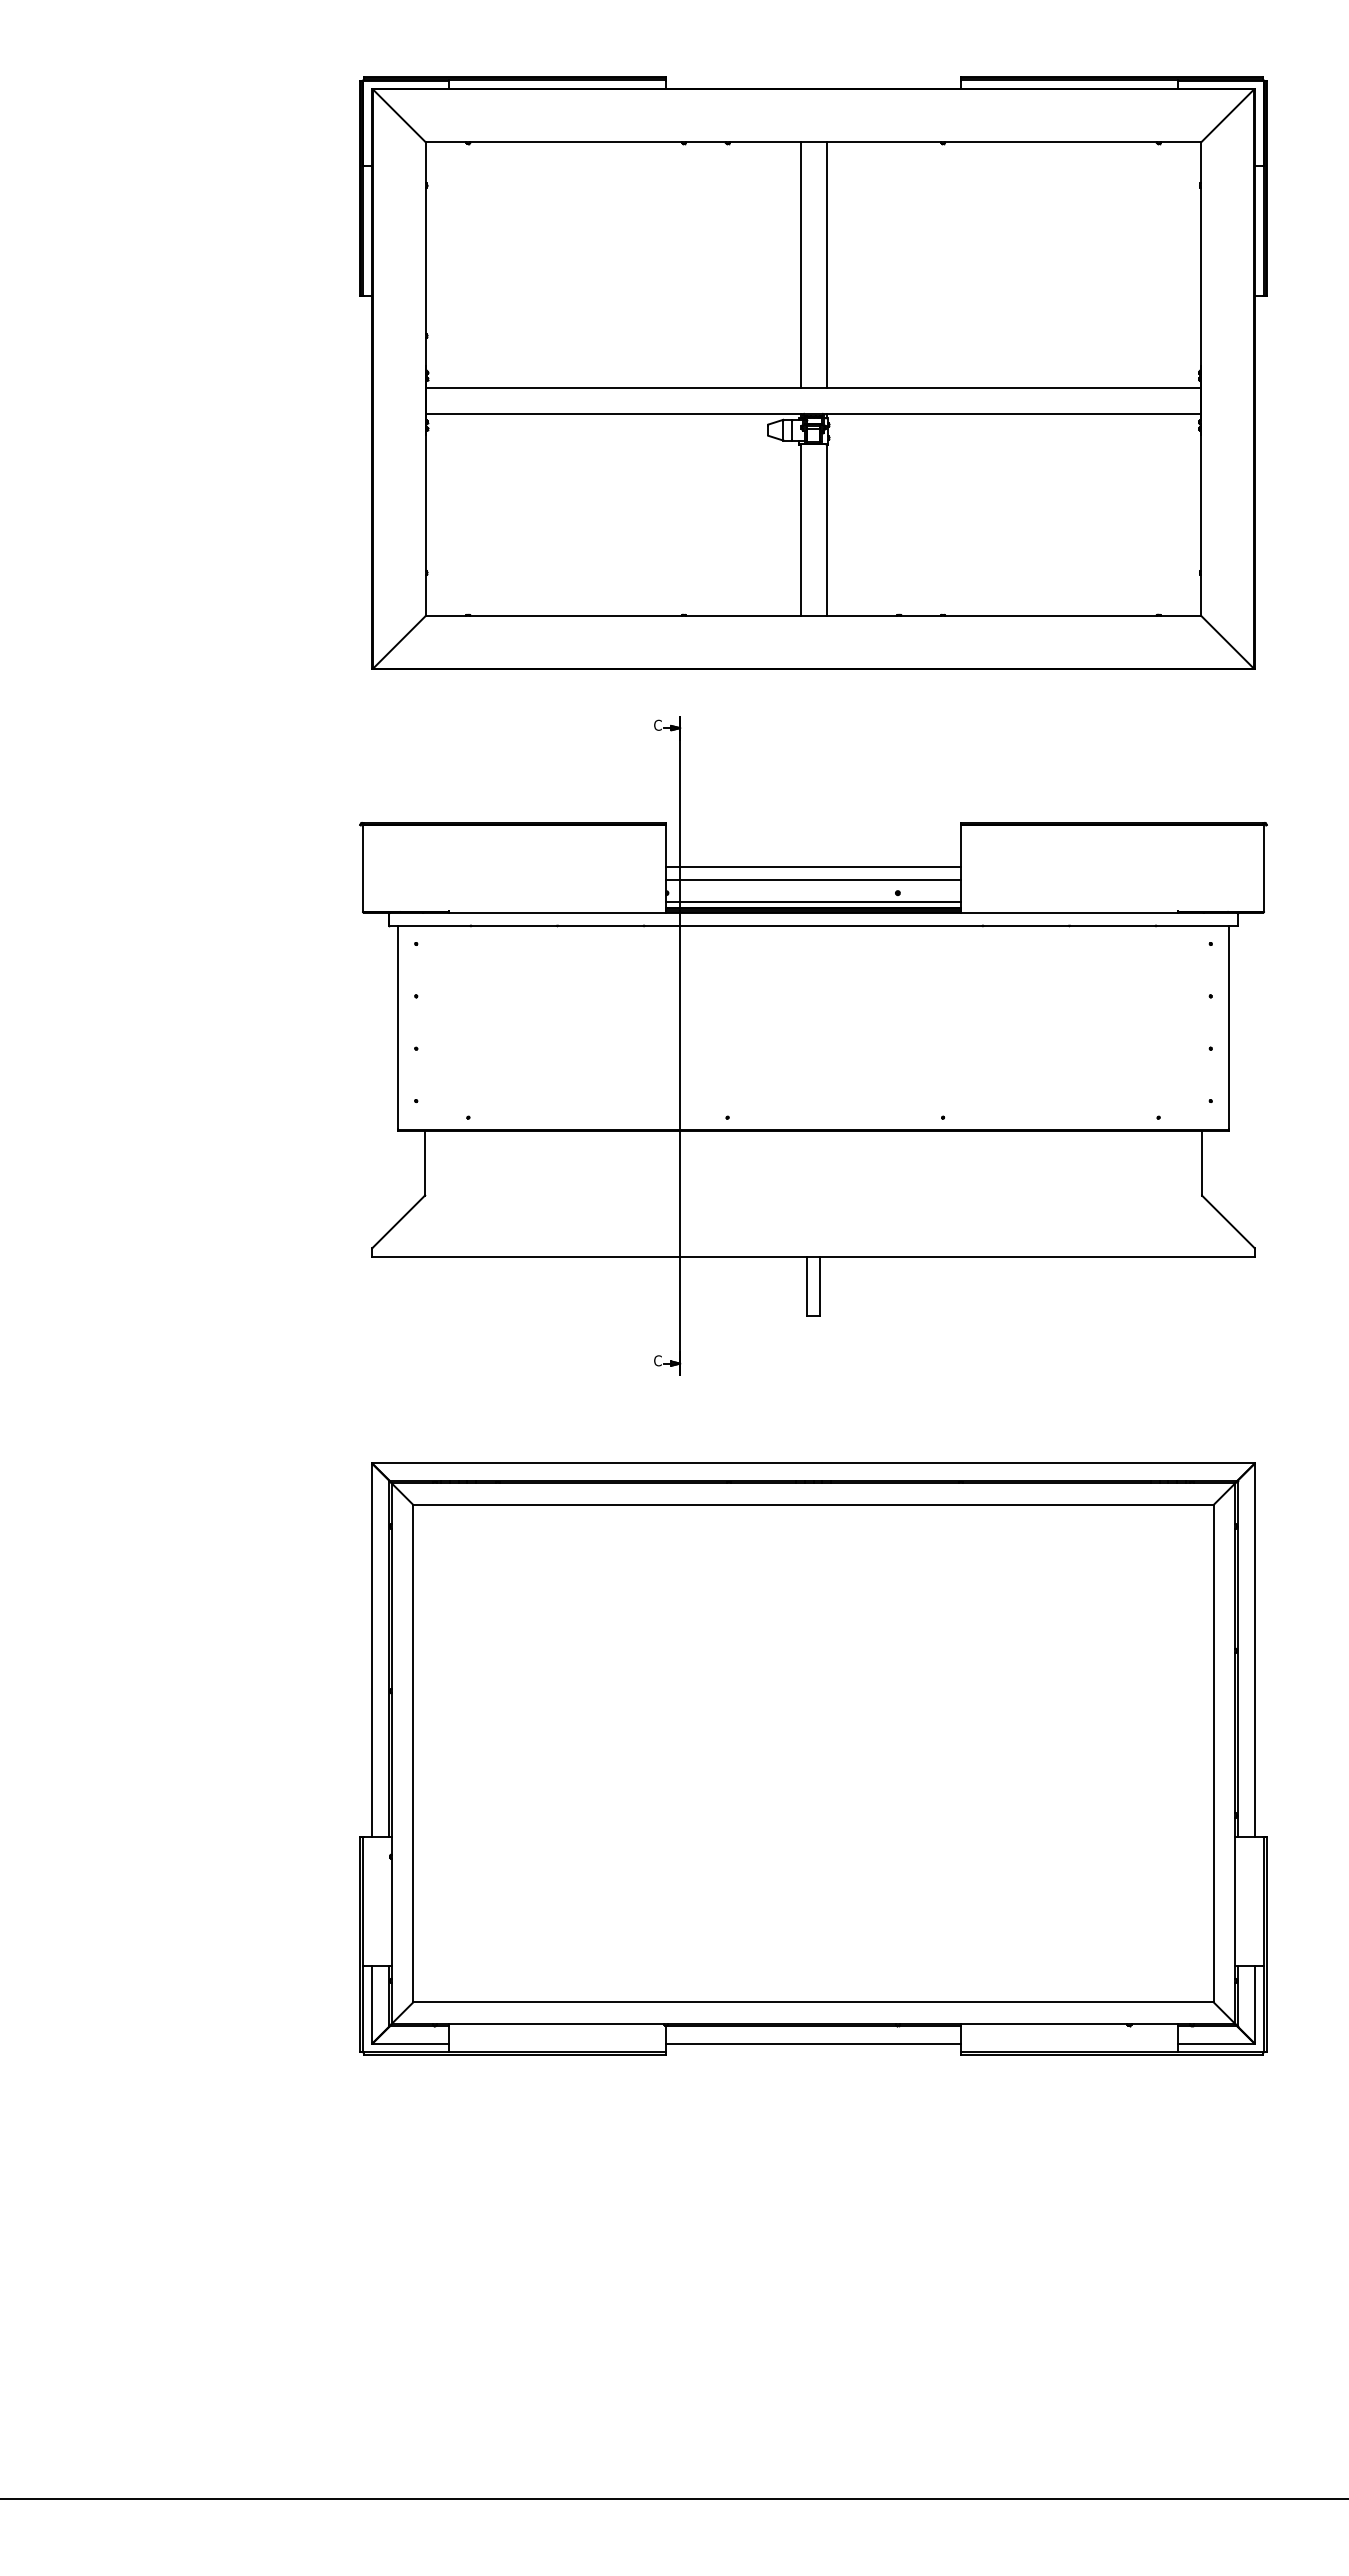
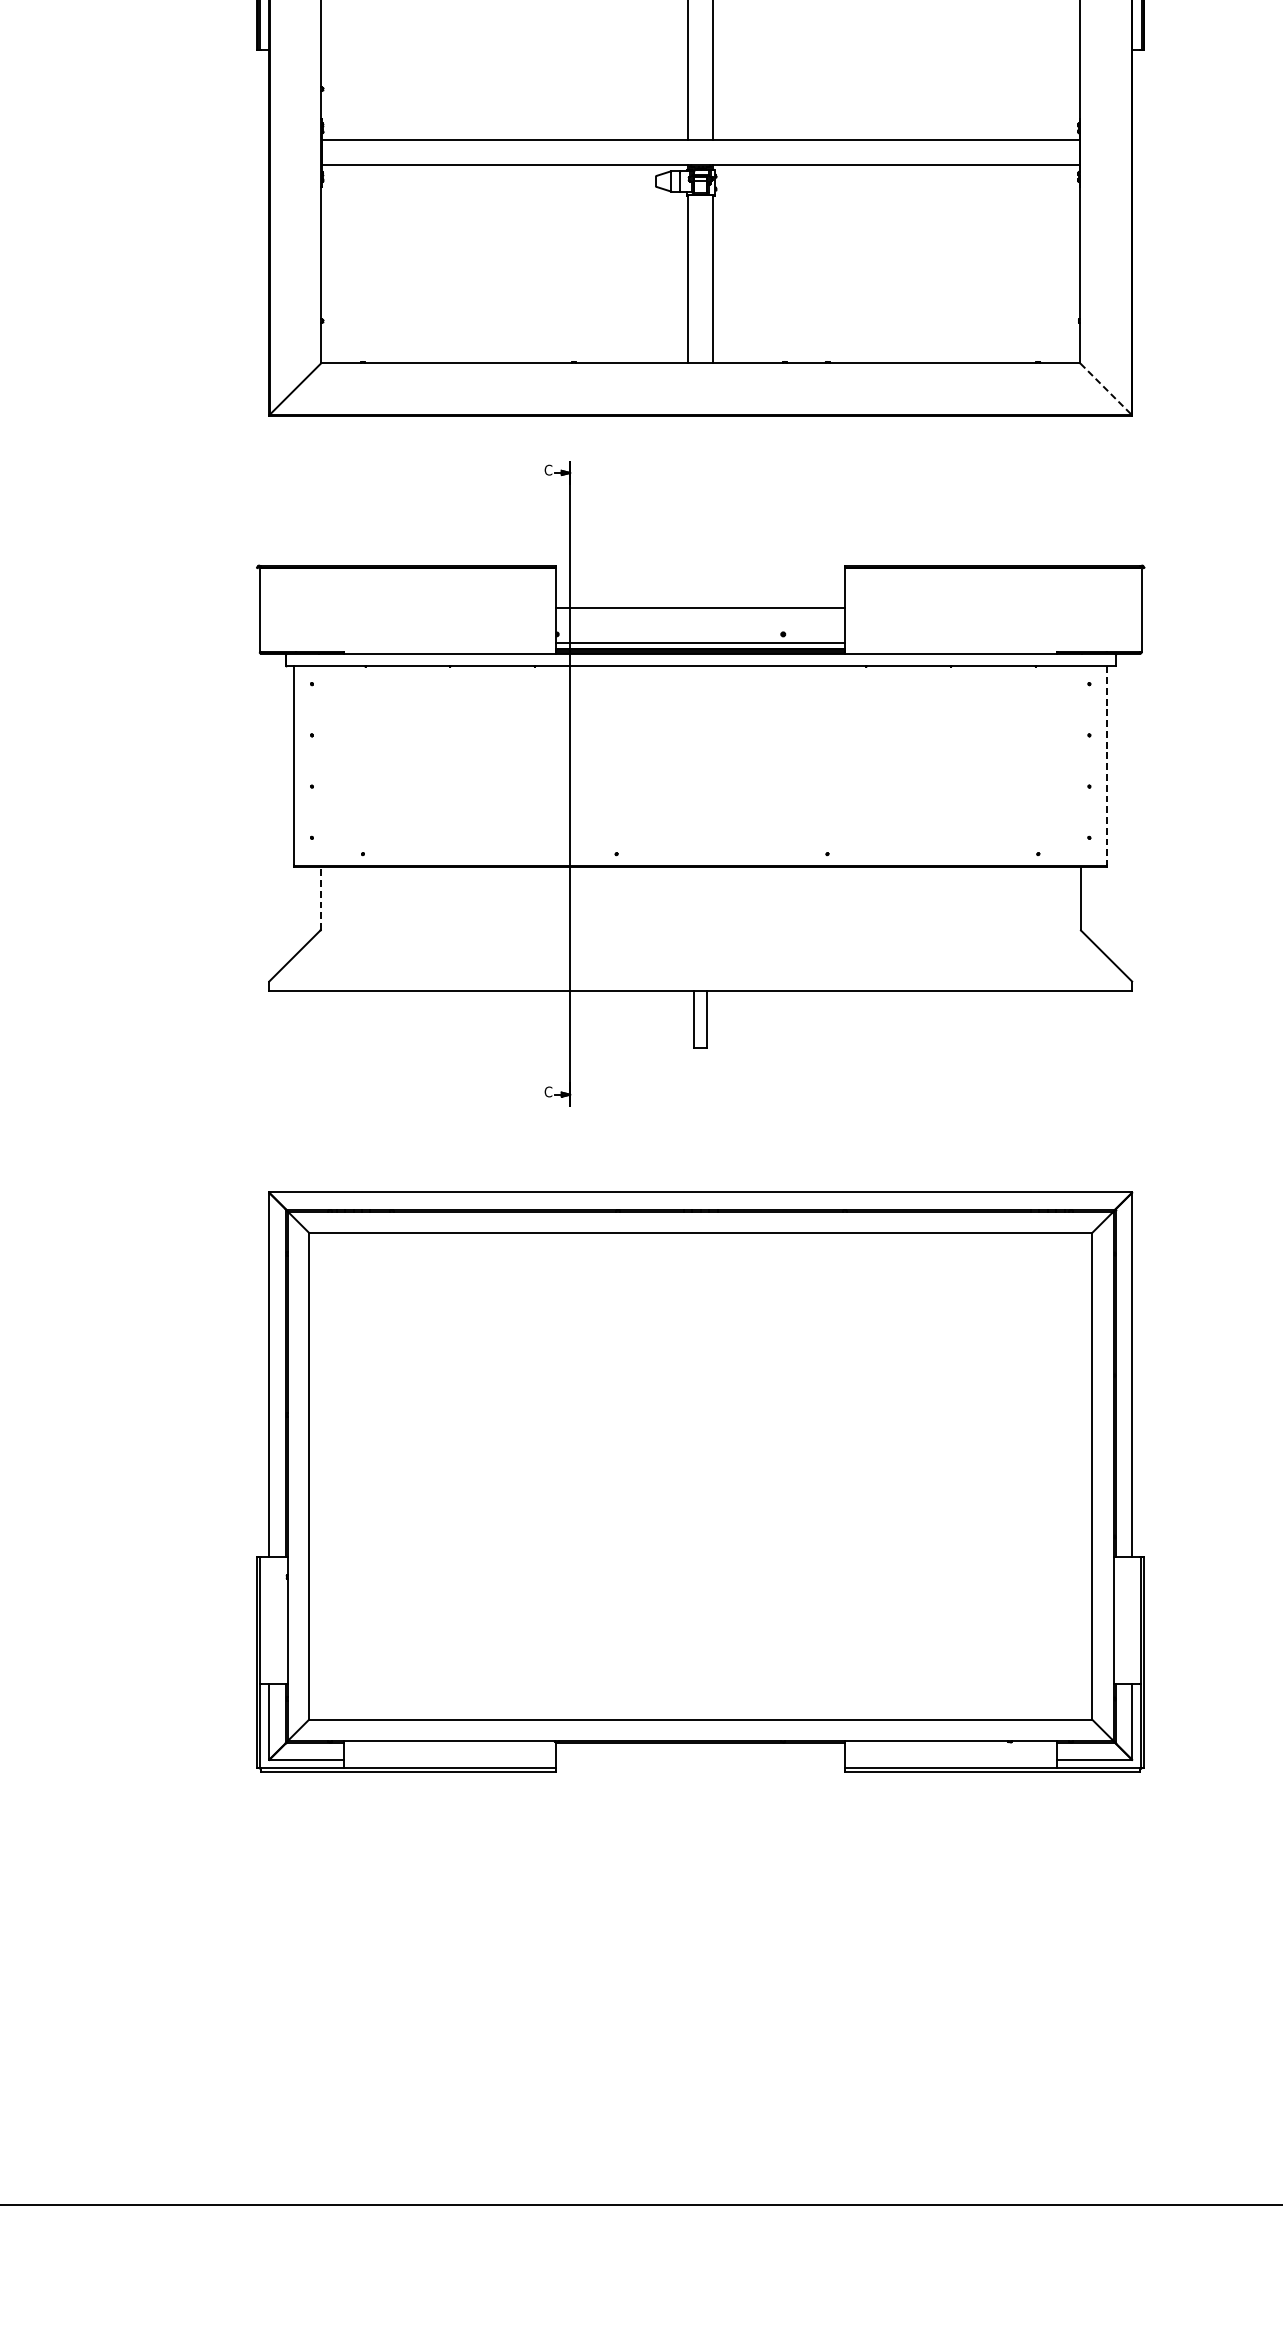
line: (1227, 642) -> (1105, 389), solid -> dashed
line: (813, 880) -> (700, 622), removed
line: (1228, 1027) -> (1106, 765), solid -> dashed
line: (425, 1162) -> (321, 897), solid -> dashed
line: (813, 2043) -> (700, 1759), removed

